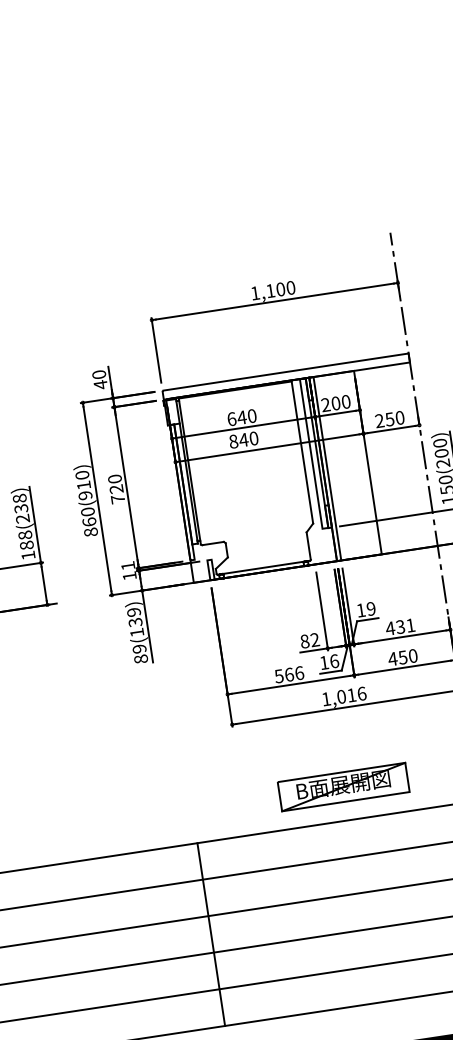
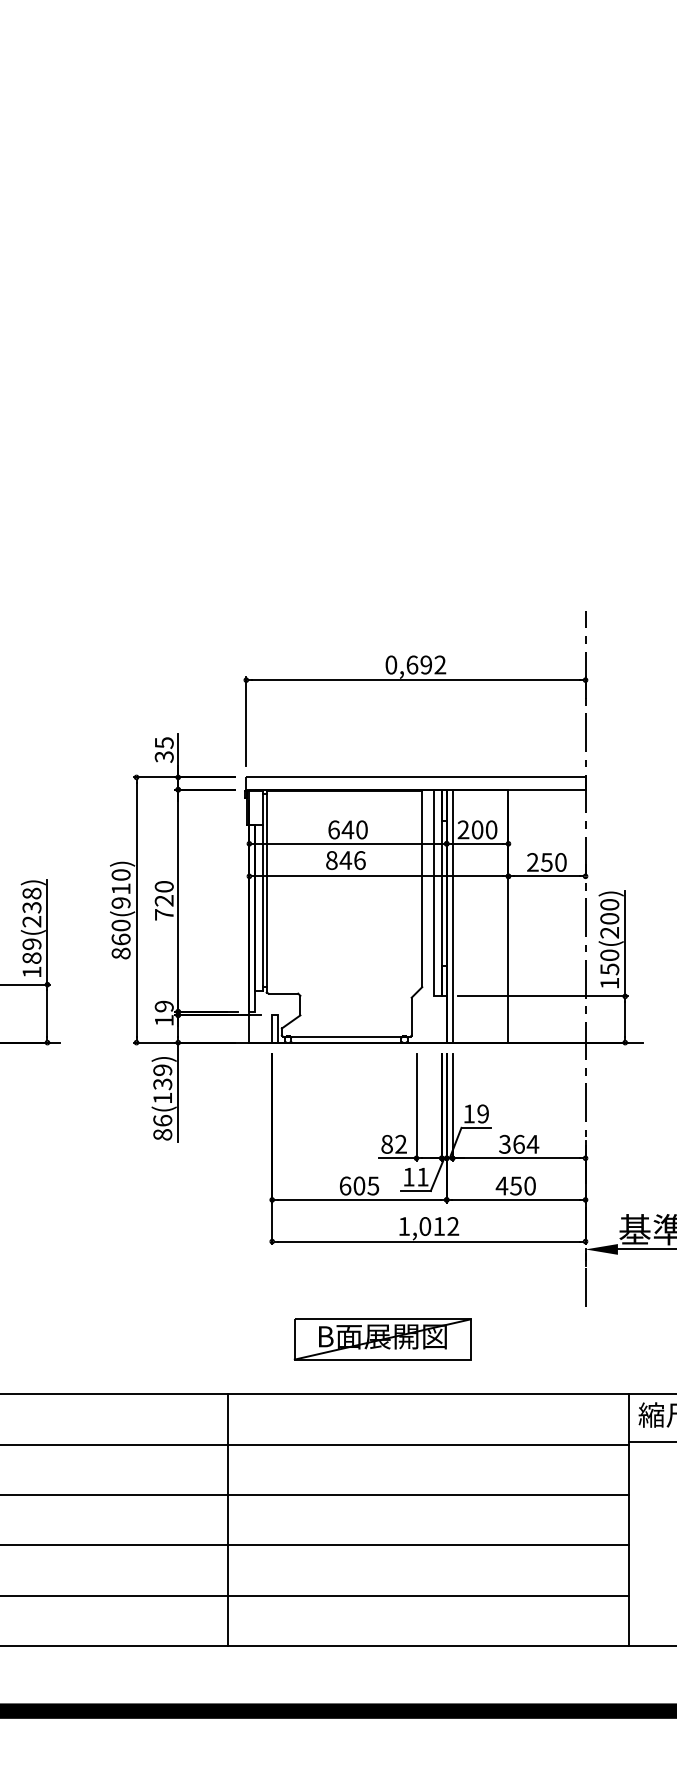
text: (272, 290) -> (415, 664), 1,100 -> 0,692
text: (99, 380) -> (163, 750), 40 -> 35
text: (253, 438) -> (359, 860), 840 -> 846
text: (24, 534) -> (31, 943), 188(238) -> 189(238)
text: (127, 566) -> (163, 1006), 11 -> 19
text: (400, 626) -> (518, 1143), 431 -> 364
text: (139, 648) -> (162, 1120), 89(139) -> 86(139)
text: (334, 660) -> (422, 1176), 16 -> 11
text: (289, 674) -> (359, 1185), 566 -> 605
text: (362, 693) -> (453, 1226), 1,016 -> 1,012
part: (343, 787) -> (382, 1339), moved
line: (211, 934) -> (228, 1520), moved

